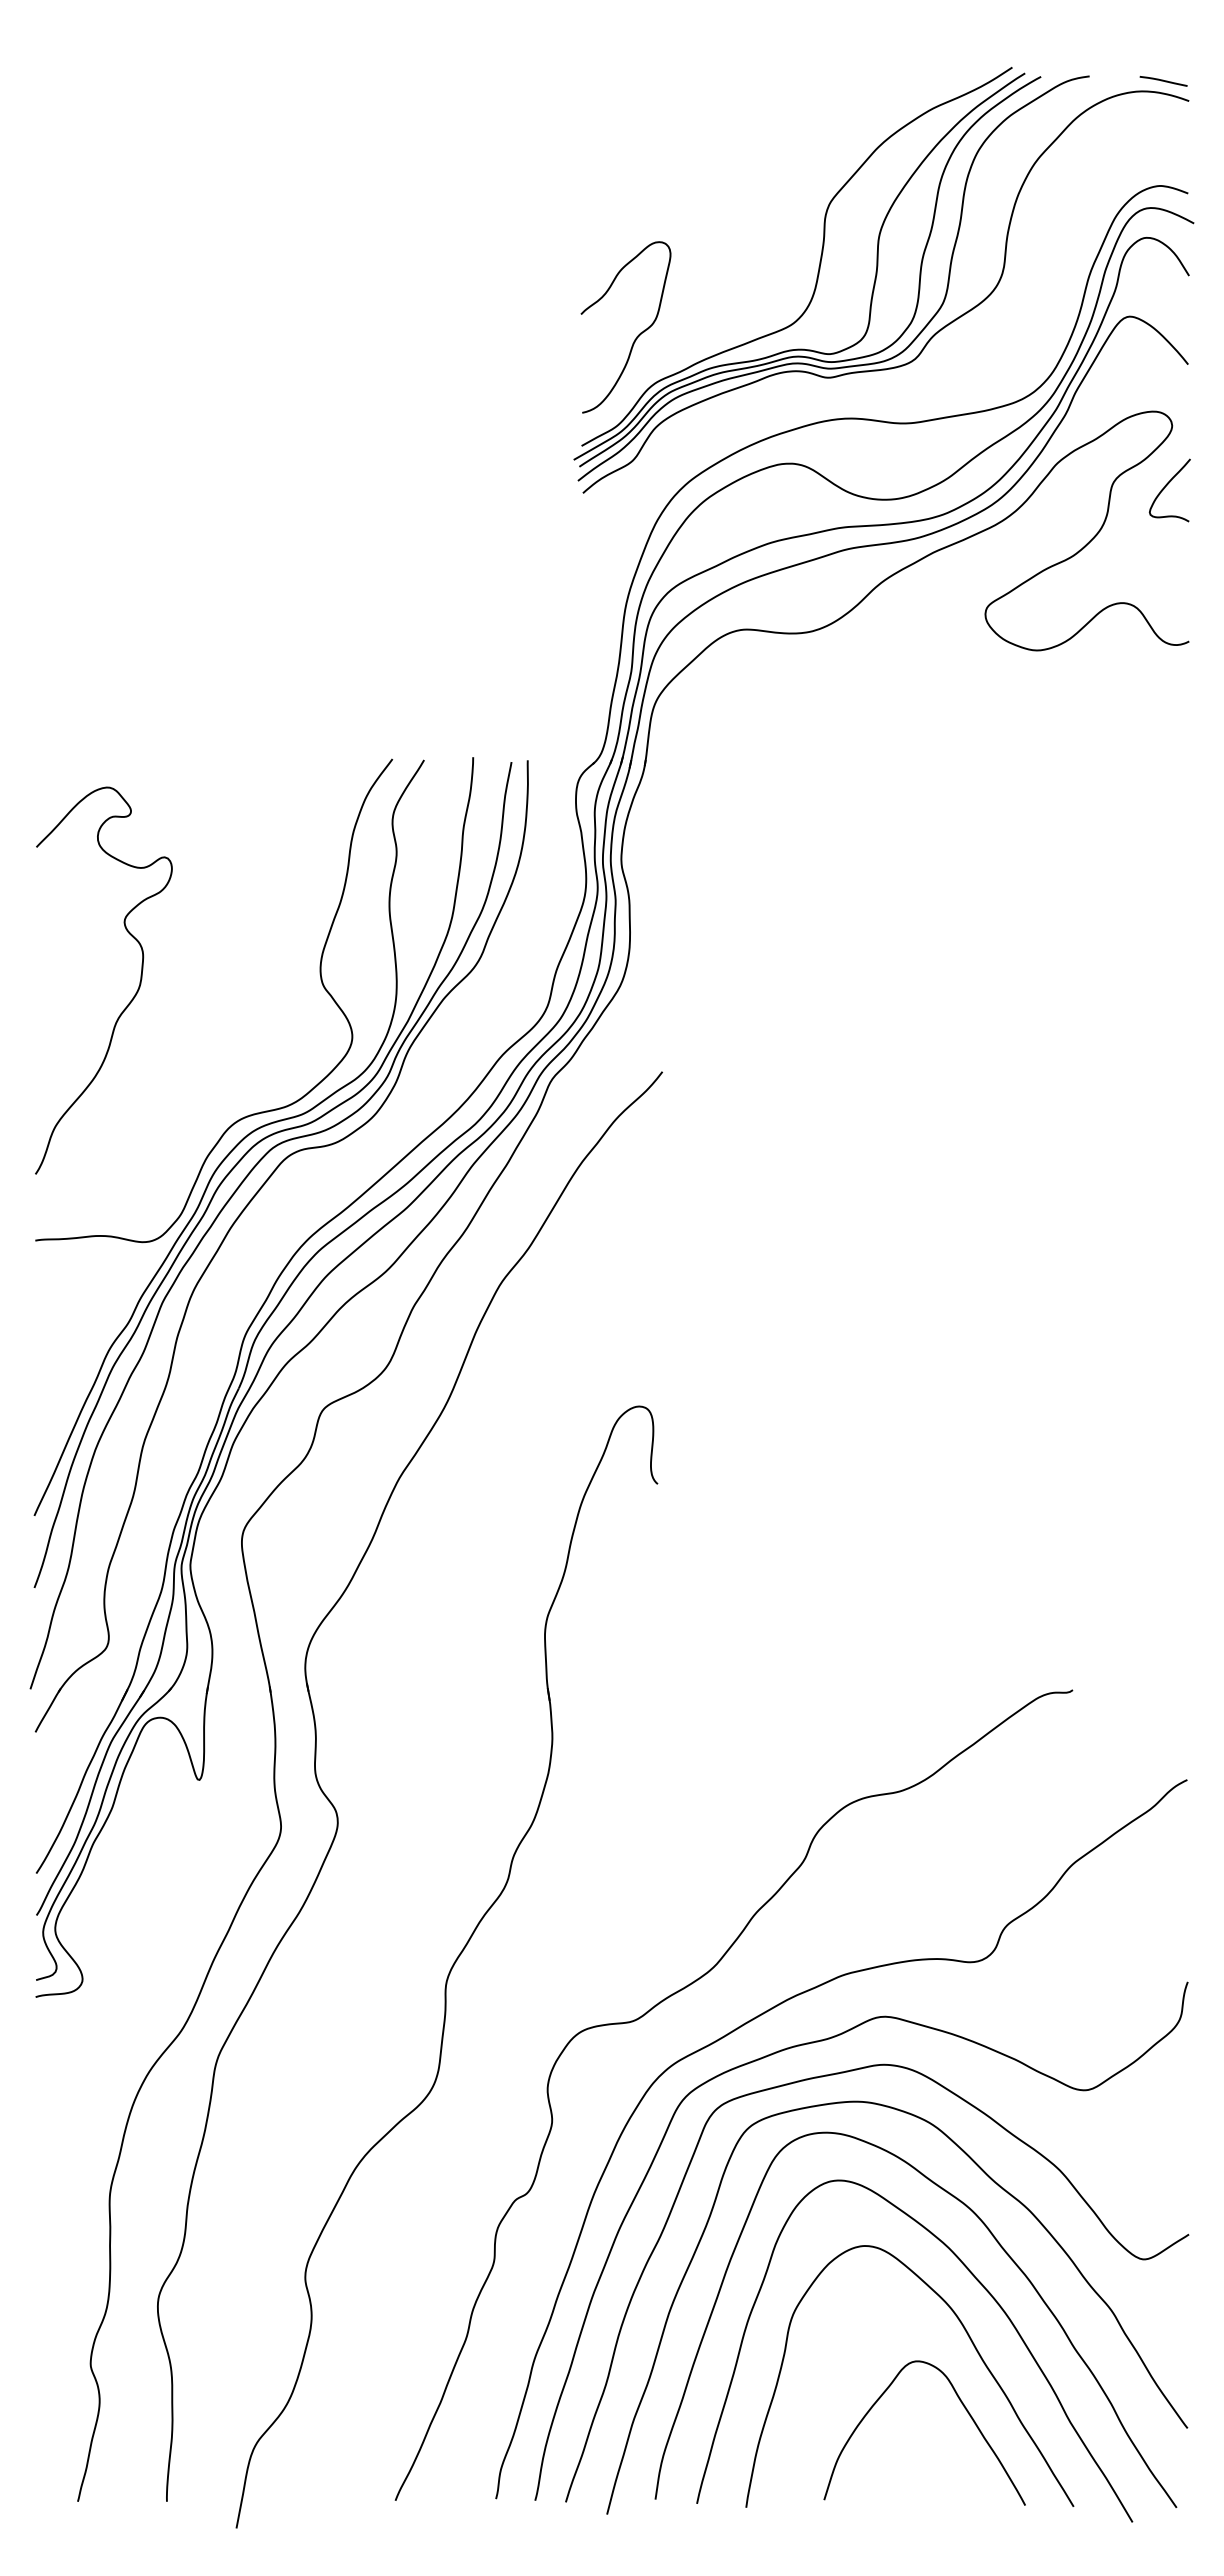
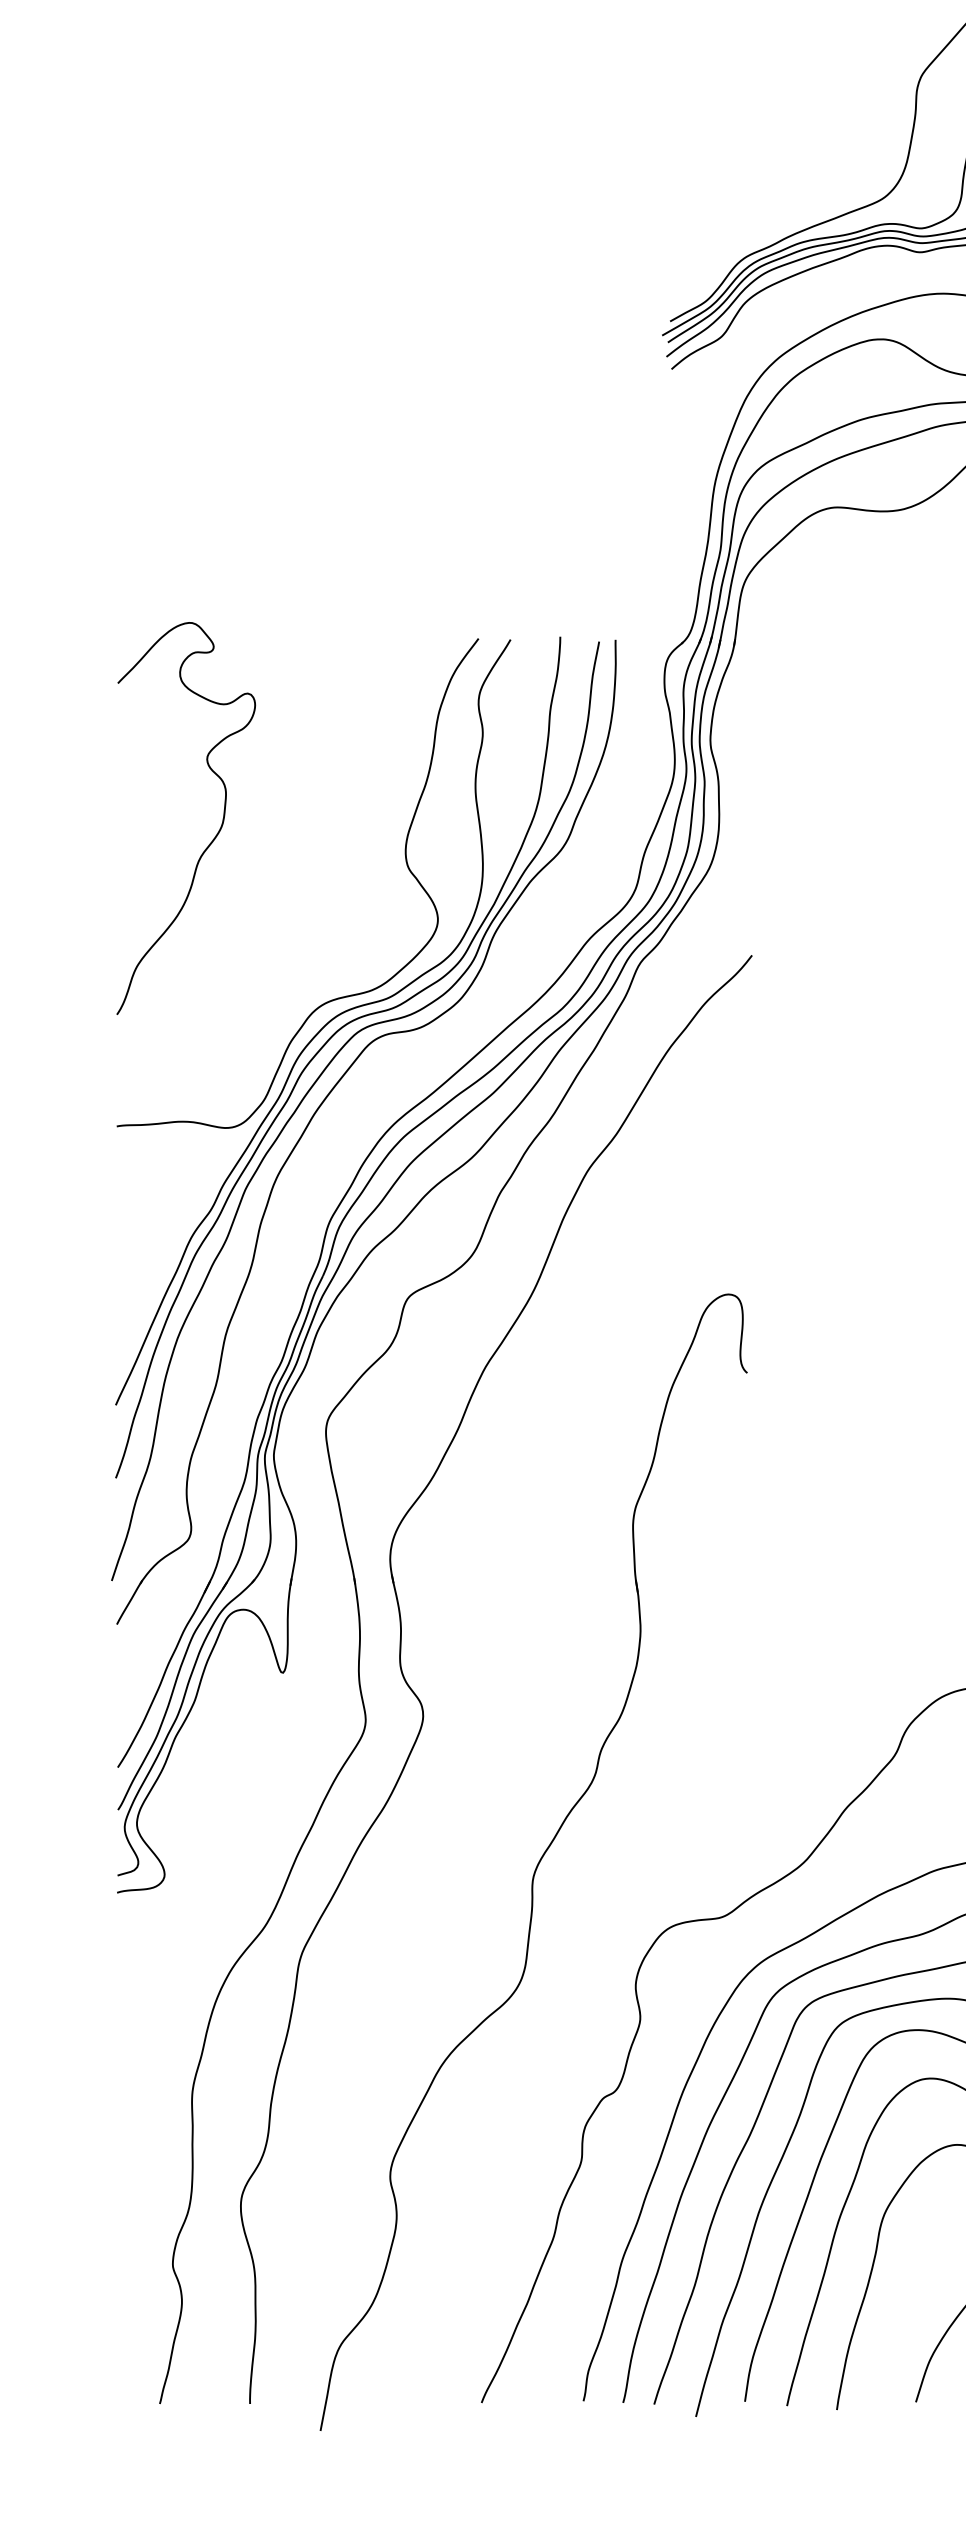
curve: (636, 336) -> (725, 210), removed
curve: (130, 1000) -> (213, 838), moved

